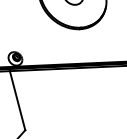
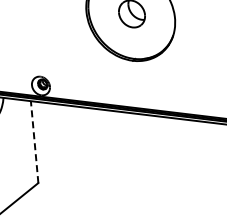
line: (17, 100) -> (34, 141), solid -> dashed

